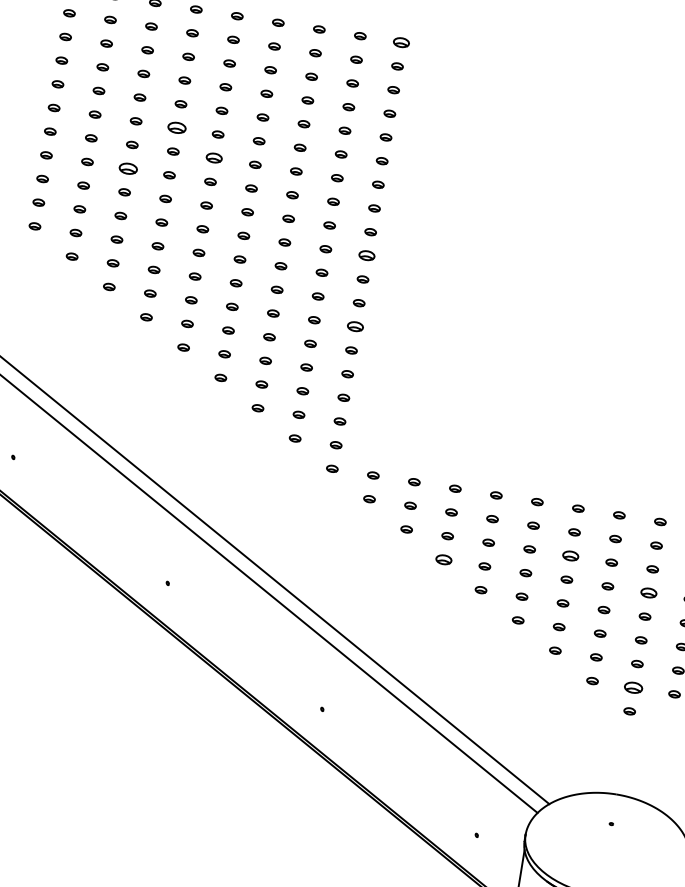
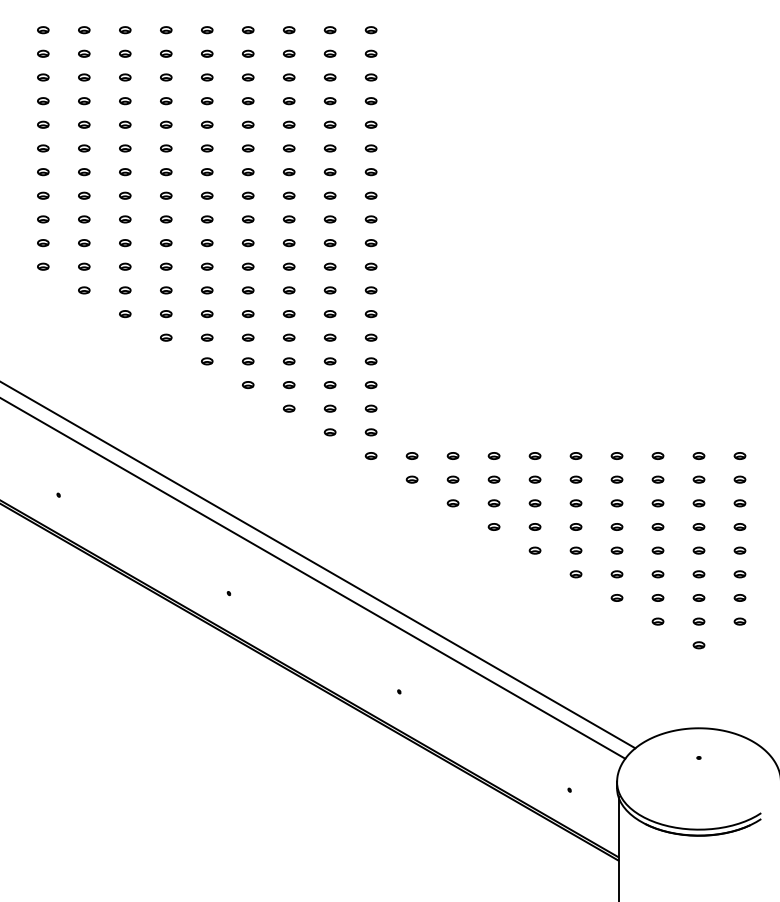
part: (400, 42) -> (370, 30), size x0.71
part: (177, 128) -> (166, 148), size x0.62
part: (214, 158) -> (207, 172), size x0.71
part: (128, 168) -> (125, 195), size x0.62
part: (366, 256) -> (370, 243), size x0.71
part: (354, 327) -> (370, 314), size x0.71
part: (570, 556) -> (616, 503), size x0.71
part: (443, 559) -> (493, 526), size x0.71
part: (648, 592) -> (698, 526), size x0.71
part: (633, 687) -> (698, 621), size x0.62

